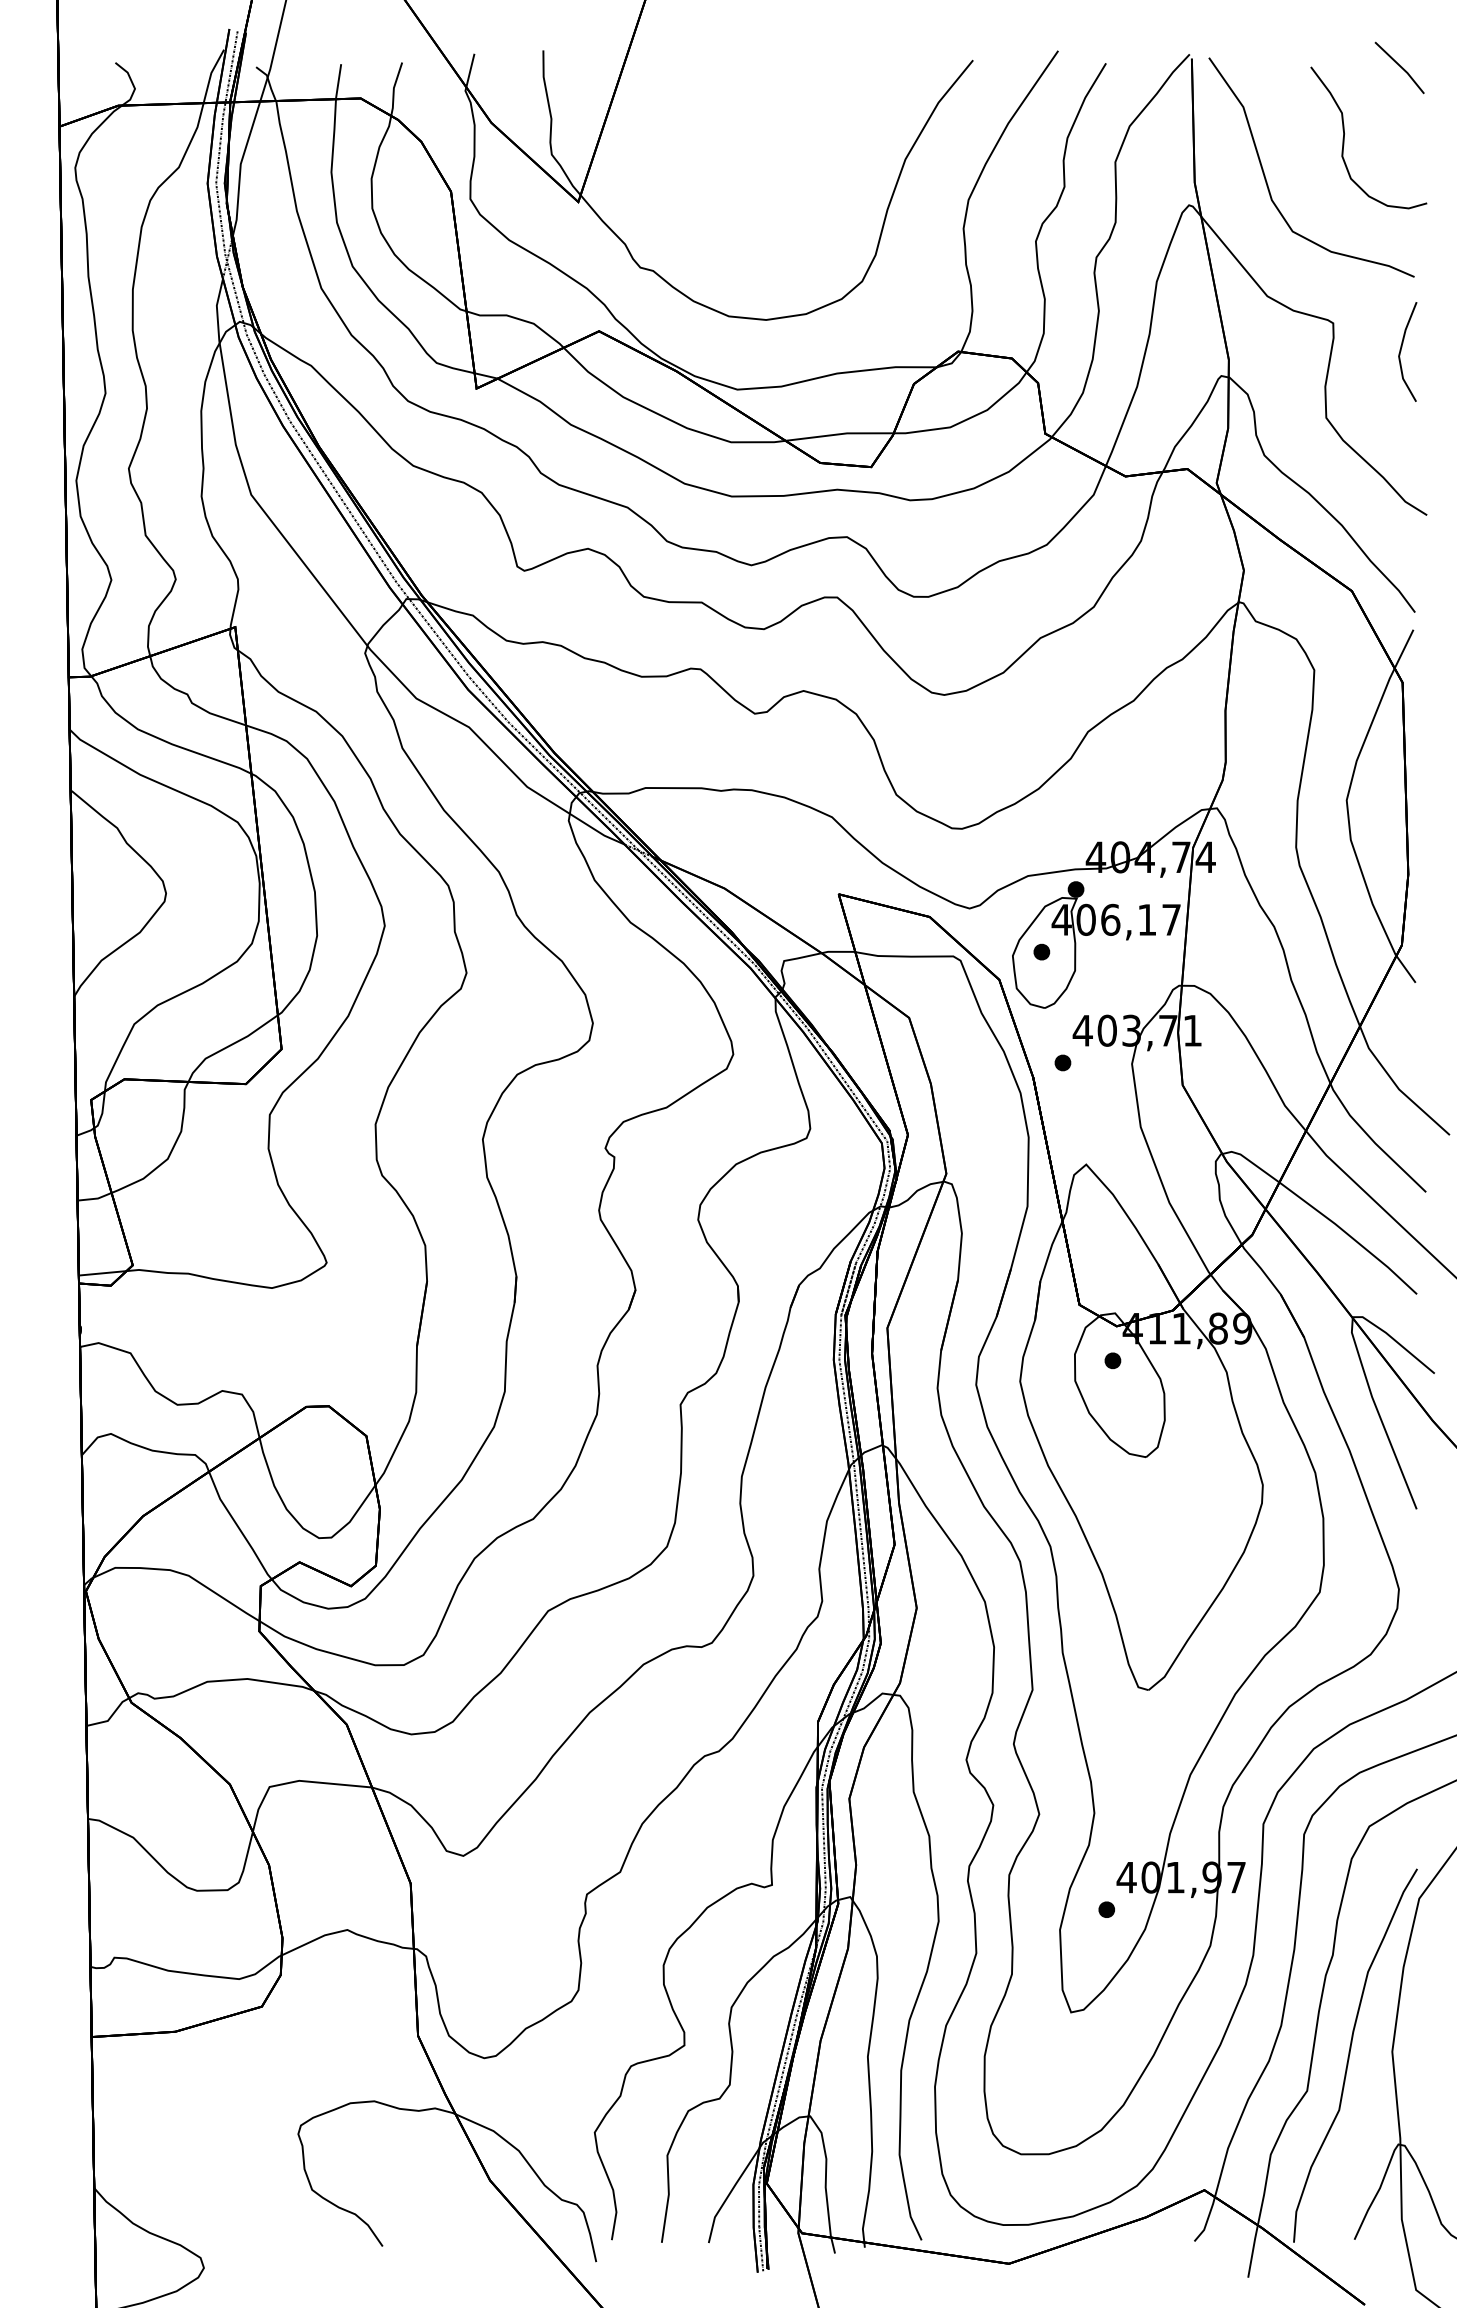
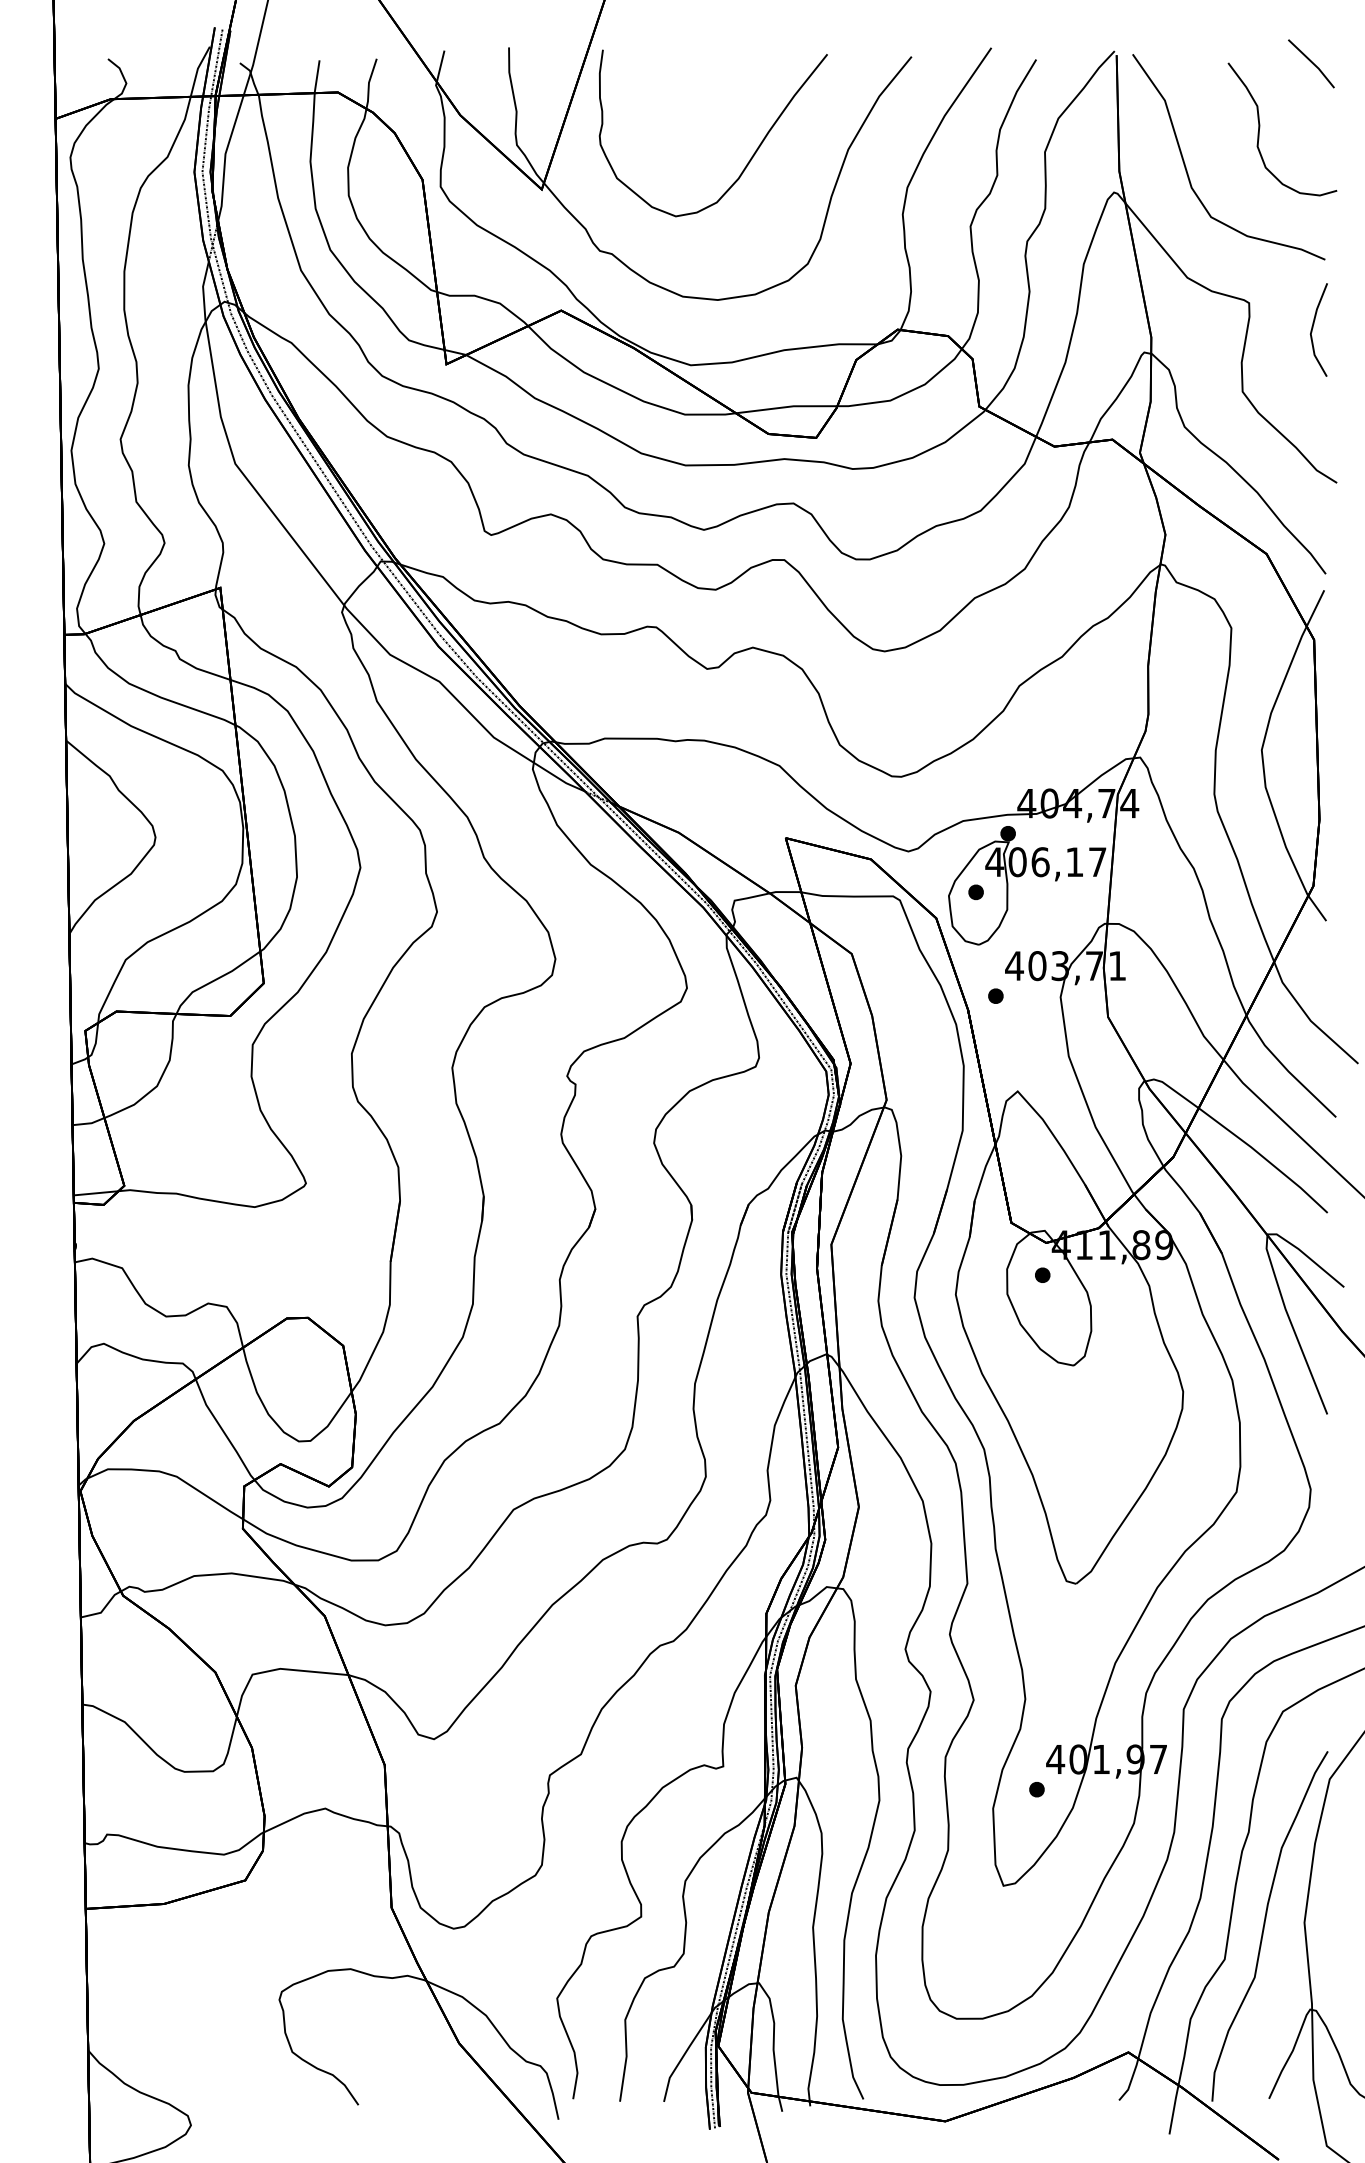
curve: (800, 169) -> (749, 159), added

